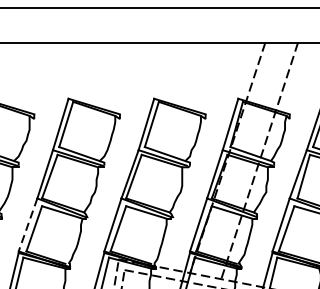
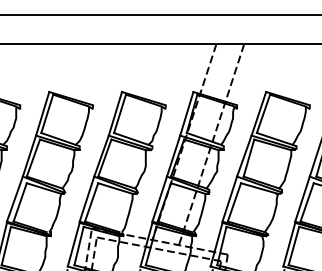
line: (27, 225) -> (14, 199), dashed -> solid

